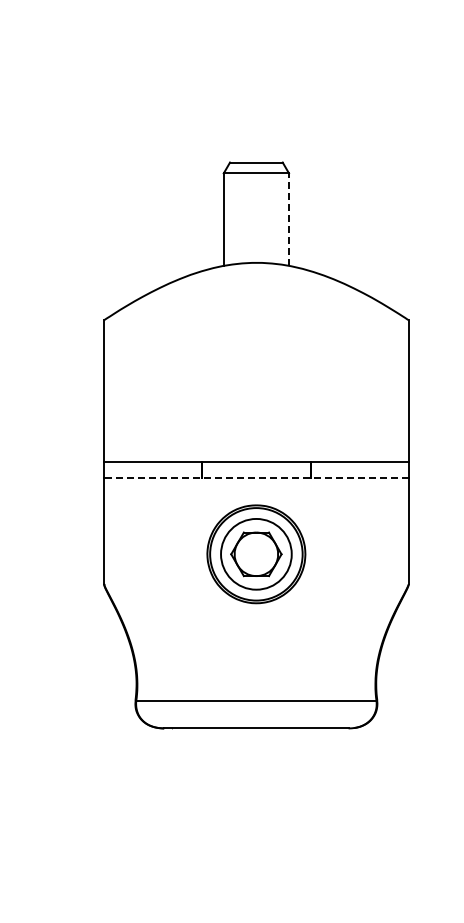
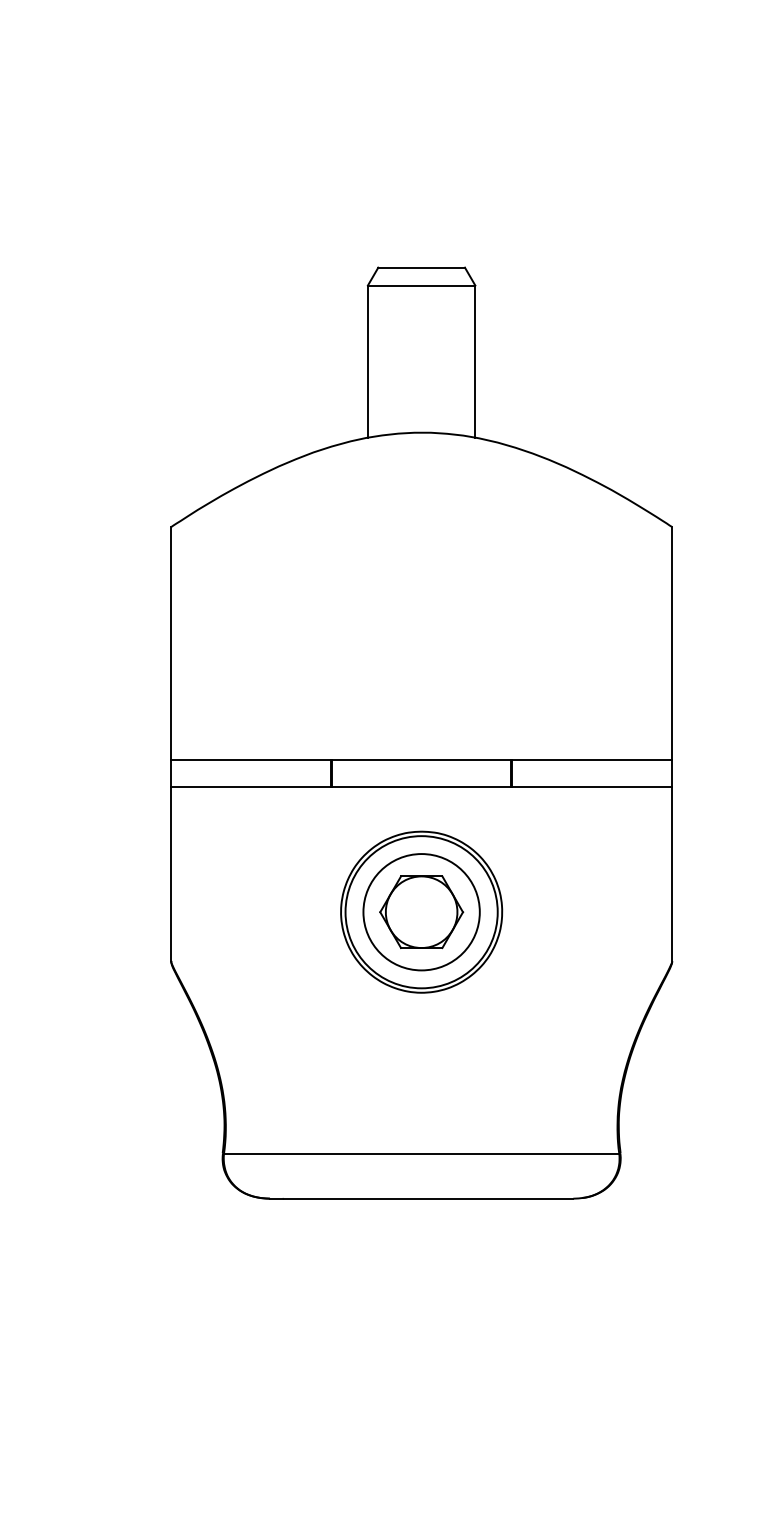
line: (289, 219) -> (476, 361), dashed -> solid
line: (255, 478) -> (420, 787), dashed -> solid

